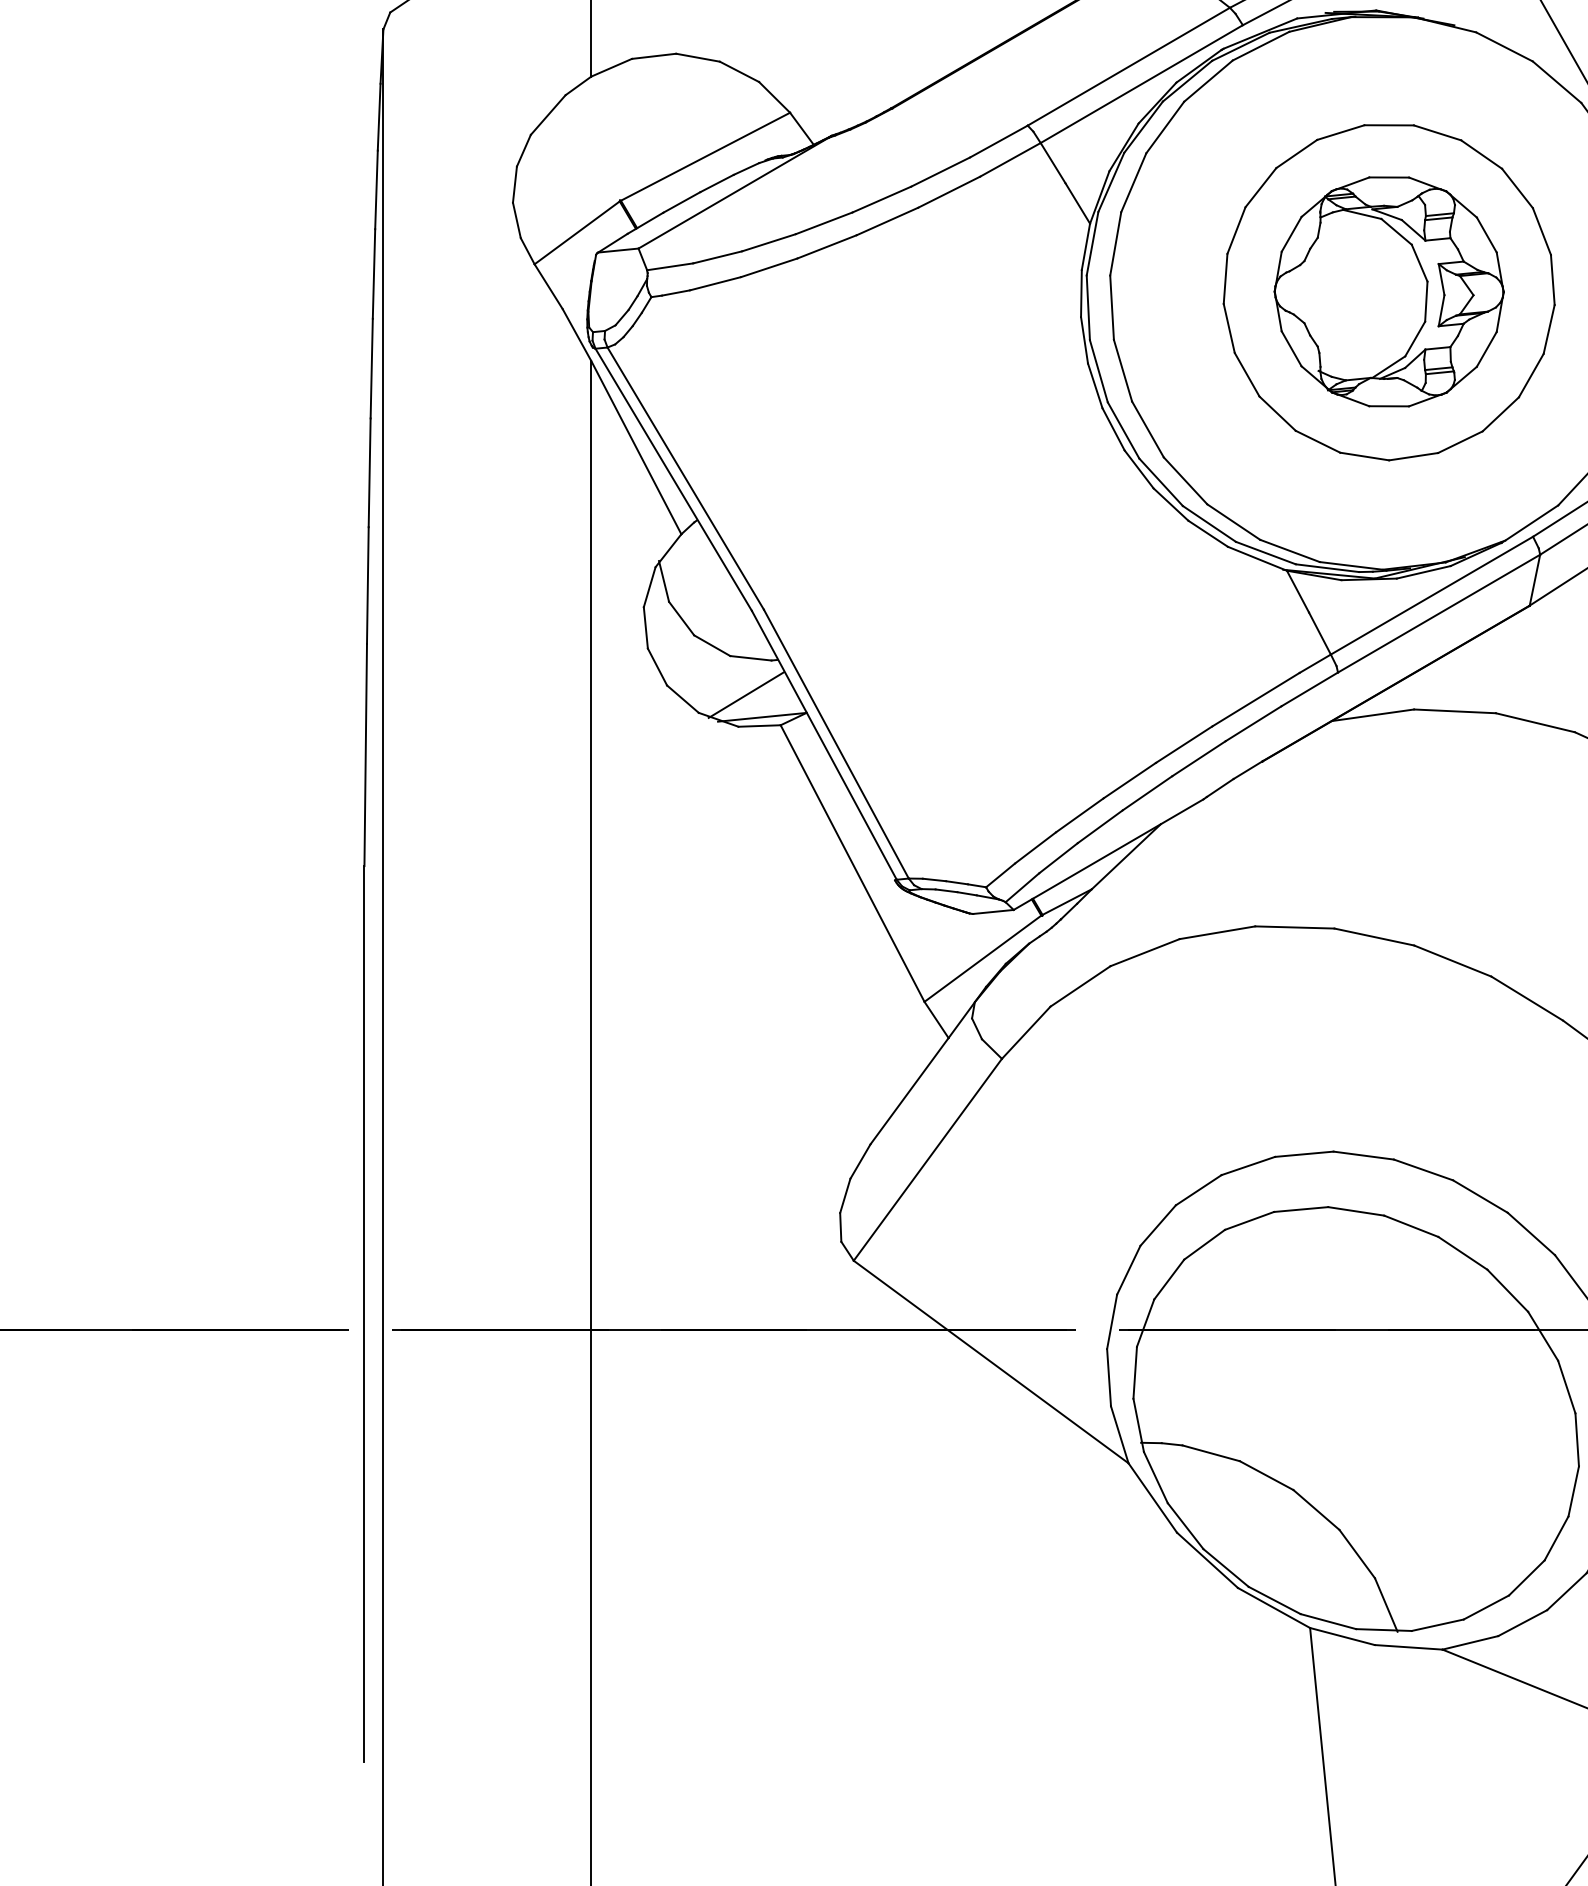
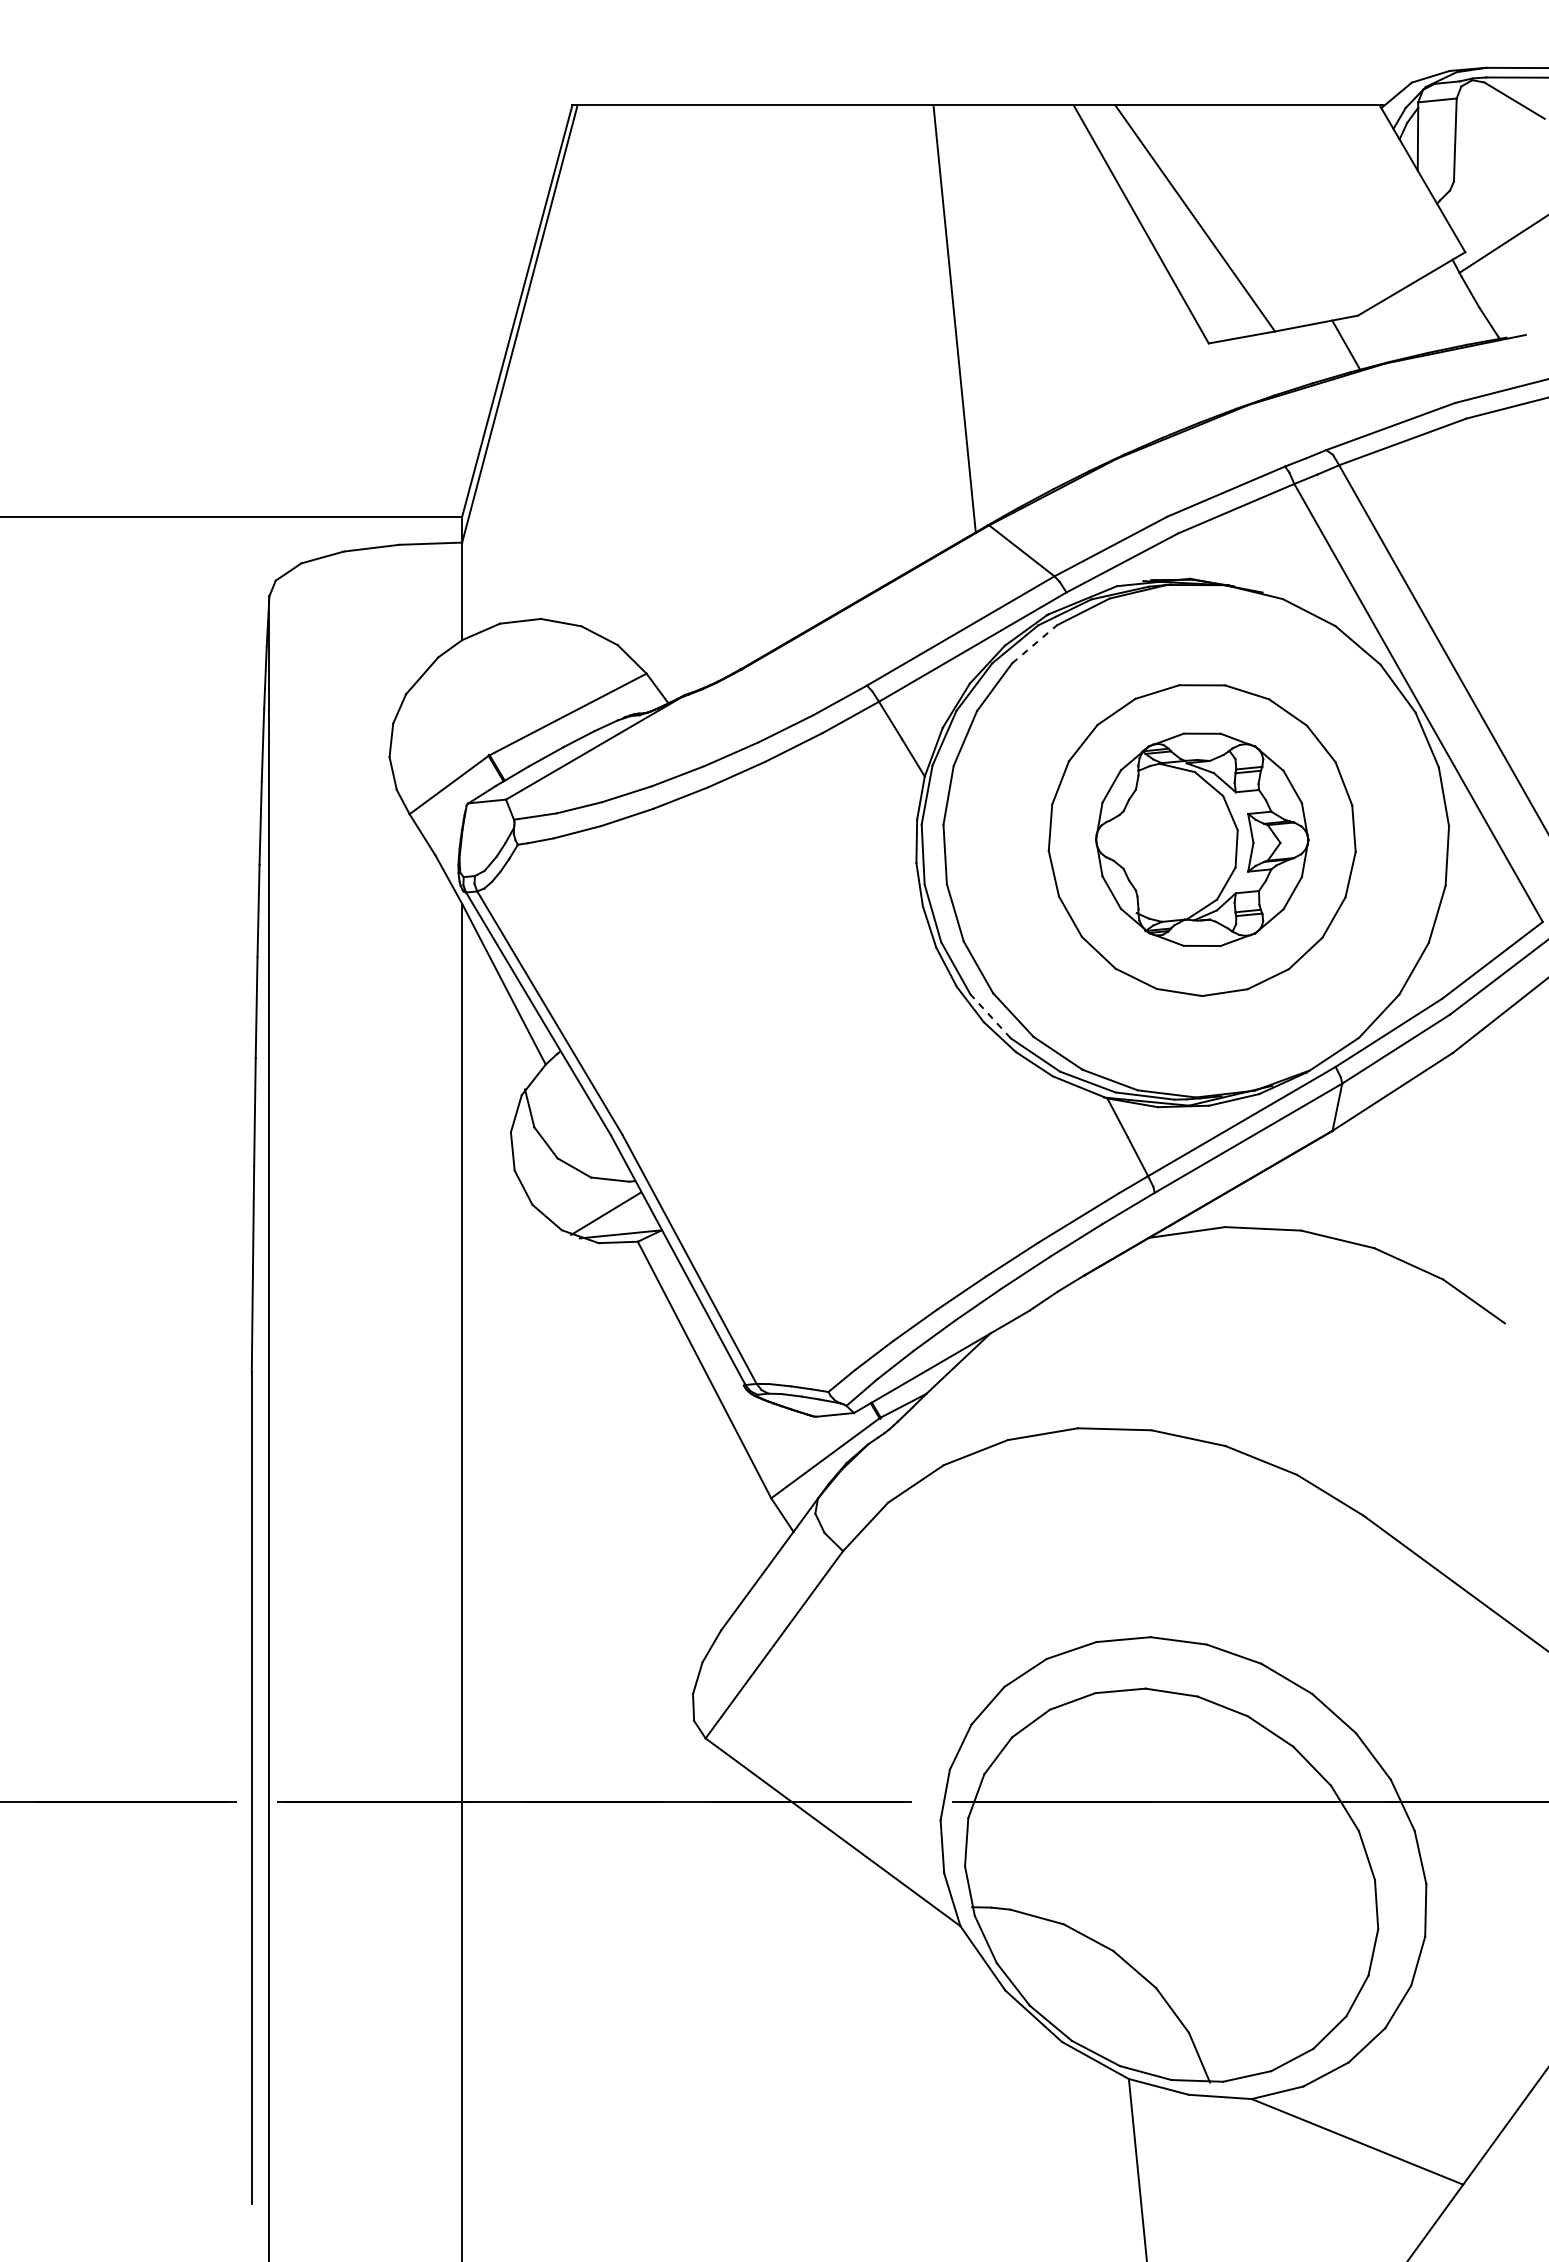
line: (1208, 81) -> (1034, 644), solid -> dashed
line: (1160, 482) -> (990, 1016), solid -> dashed

